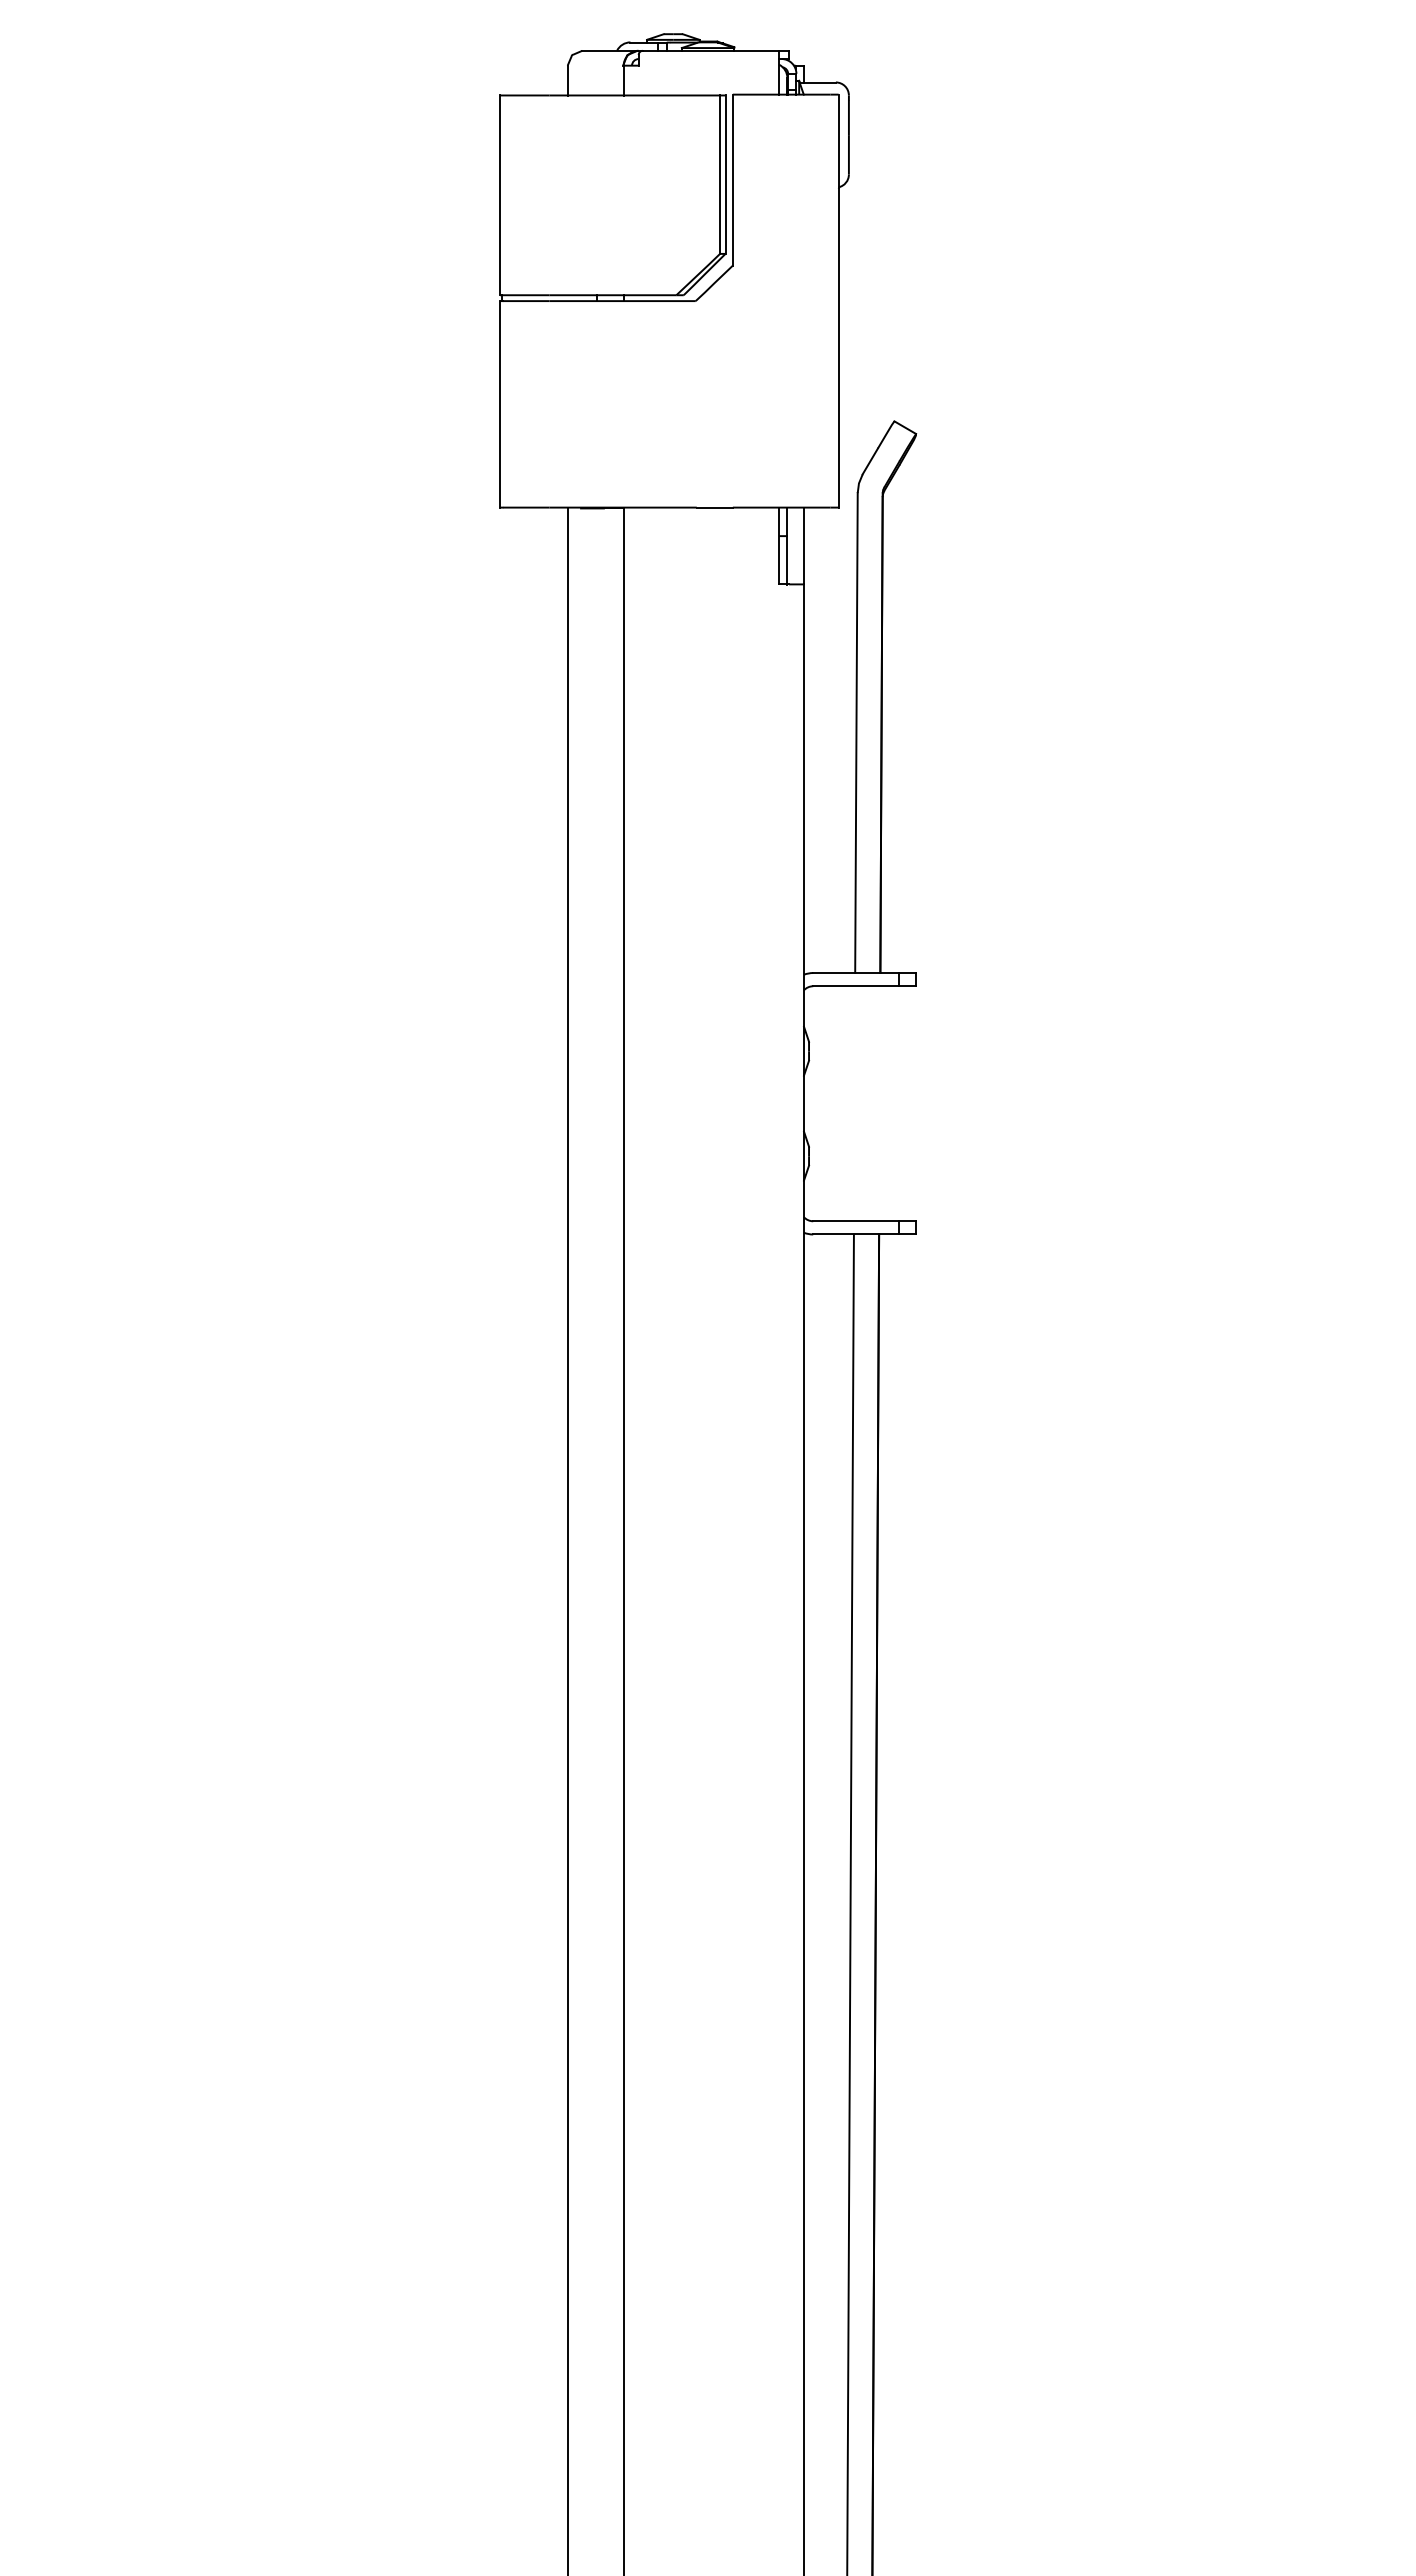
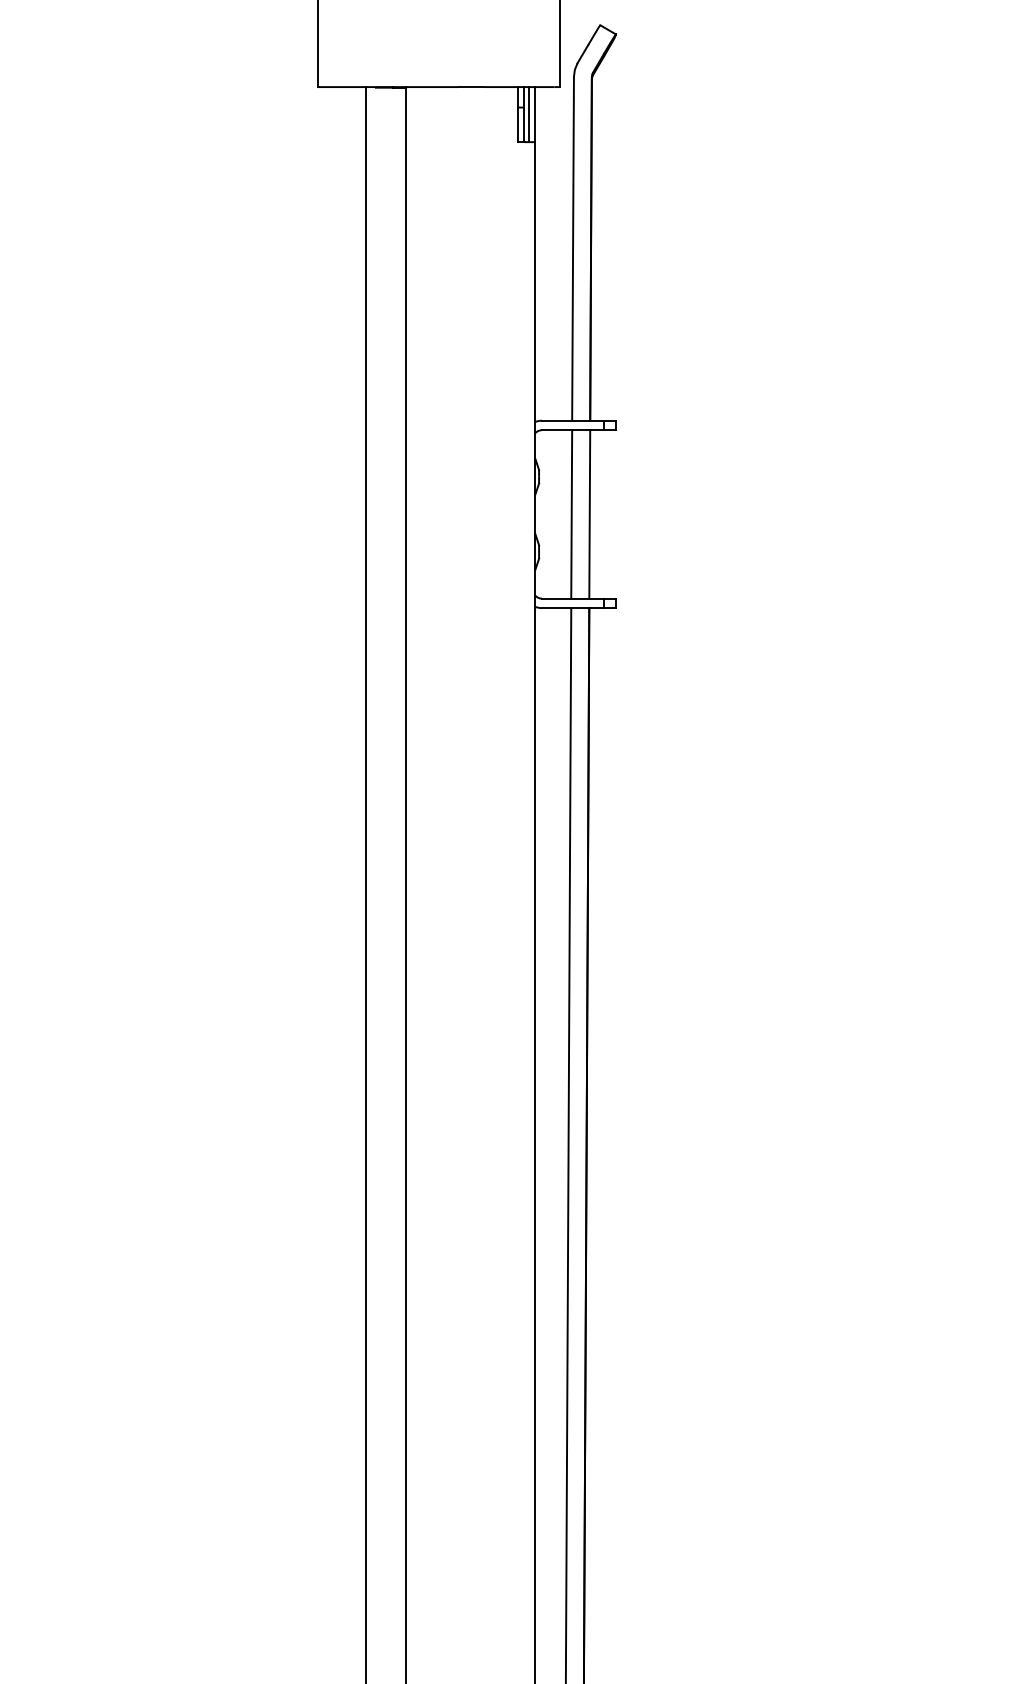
line: (795, 545) -> (529, 114), added
line: (854, 1103) -> (571, 514), added
line: (879, 1103) -> (589, 514), added

